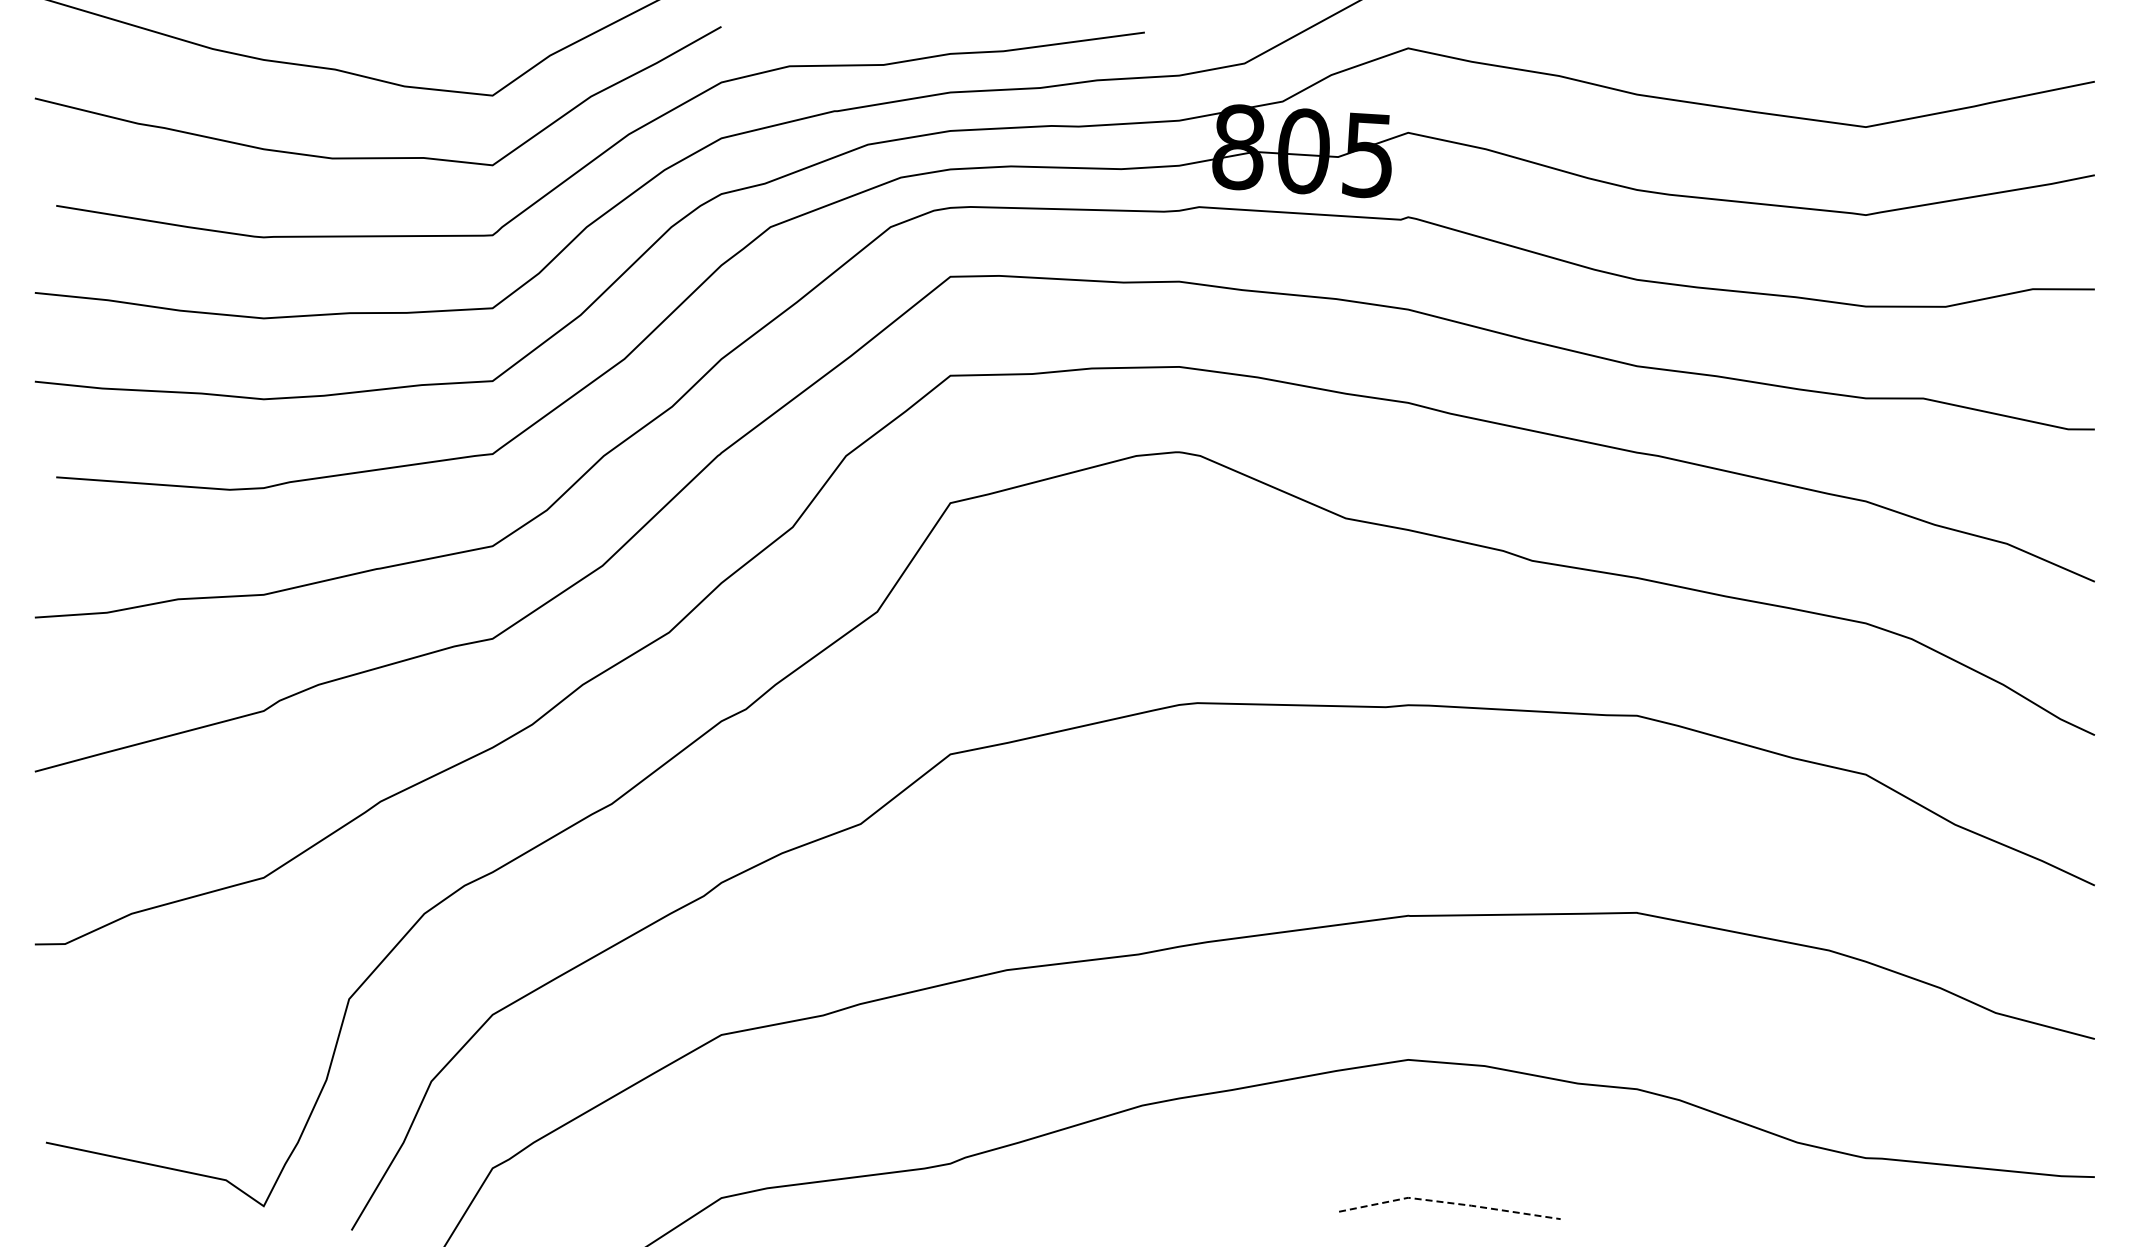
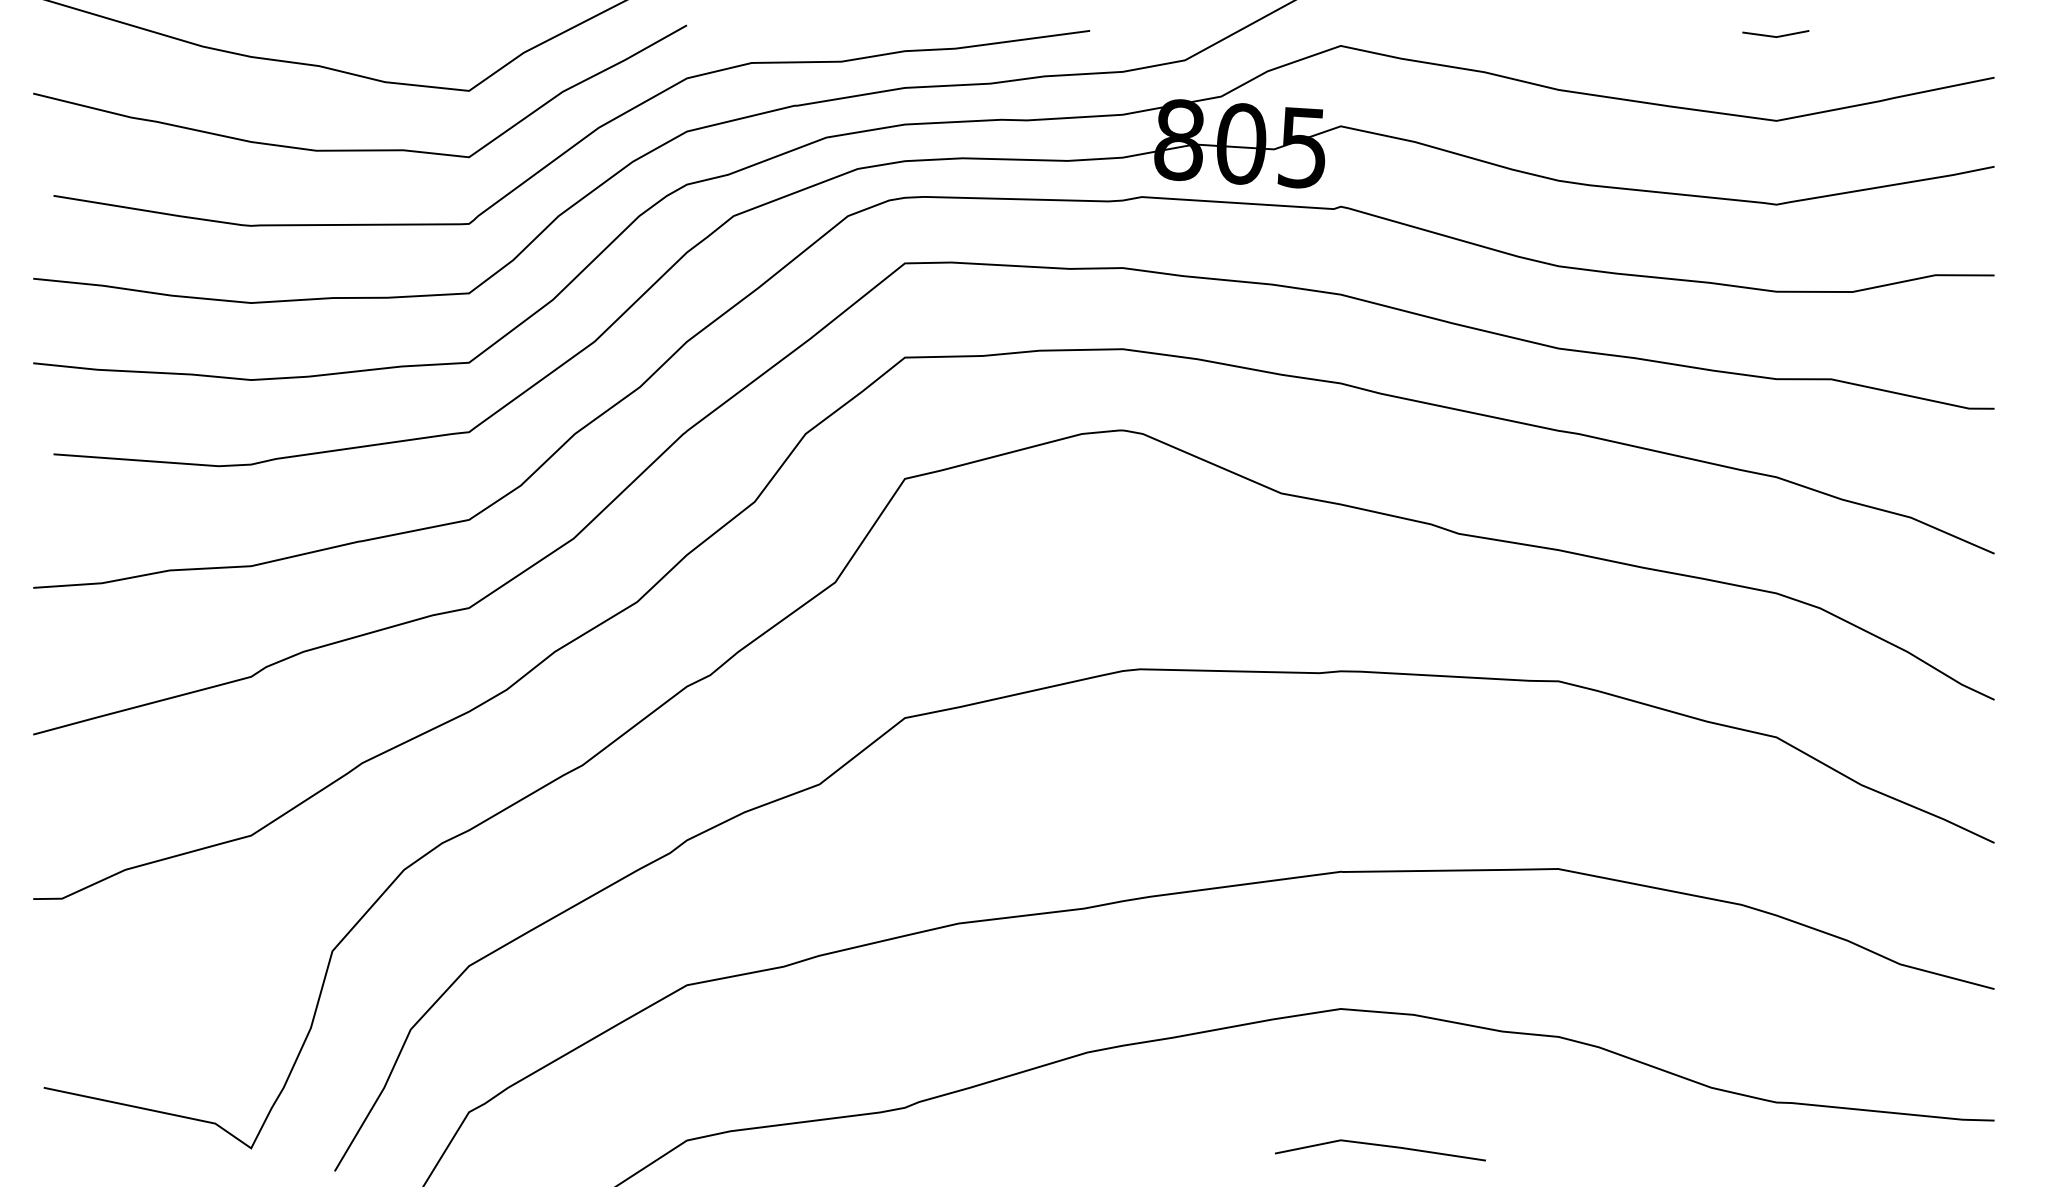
line: (1863, 37) -> (1774, 35), added
line: (1449, 1202) -> (1380, 1144), dashed -> solid

